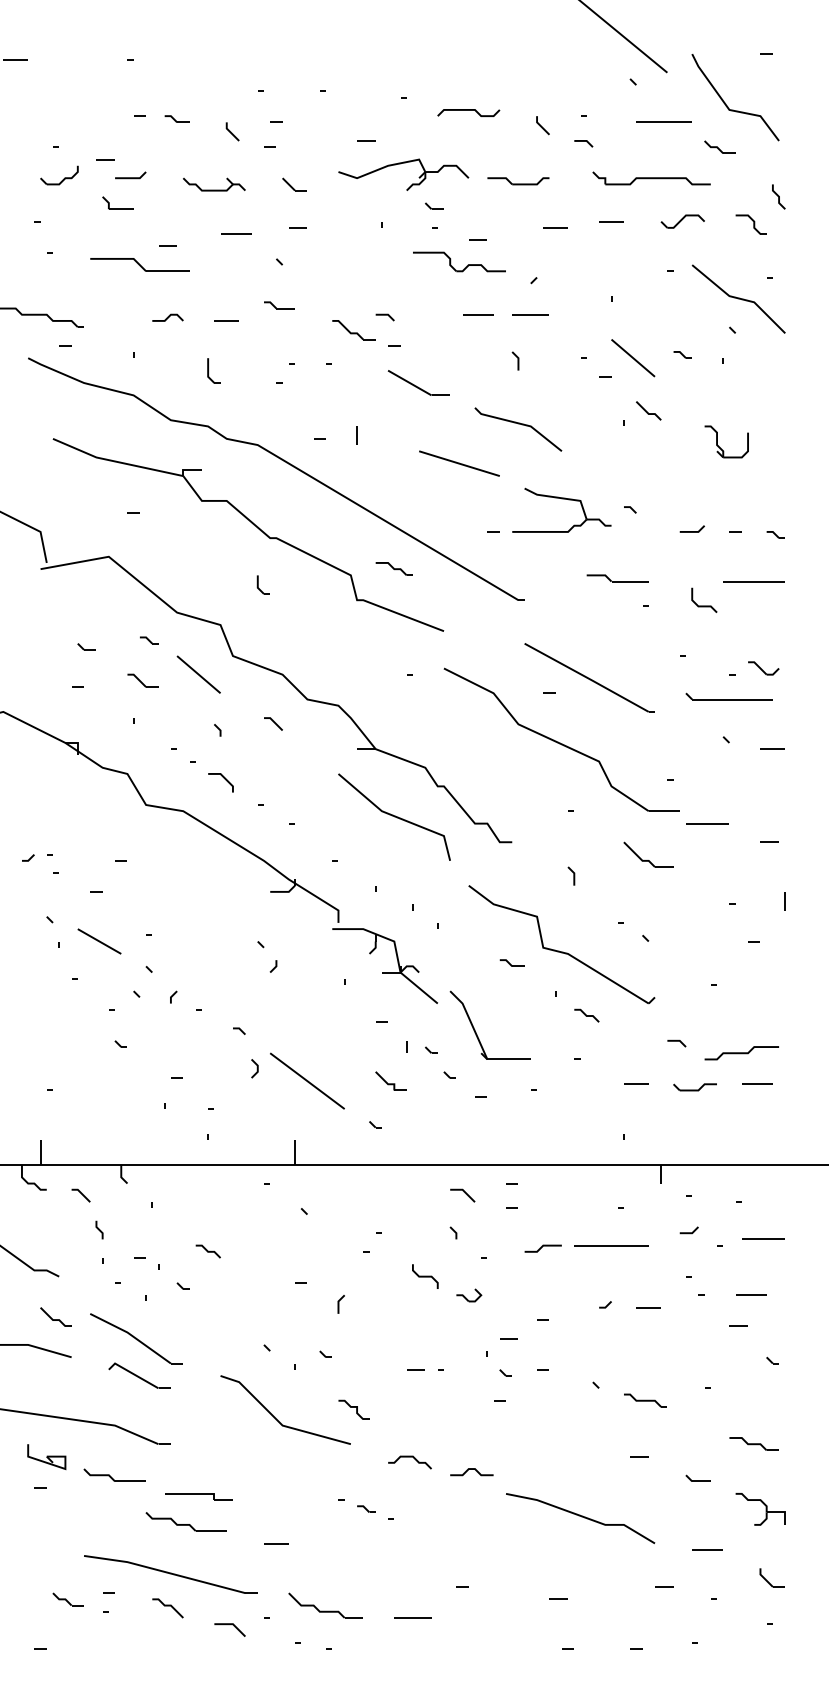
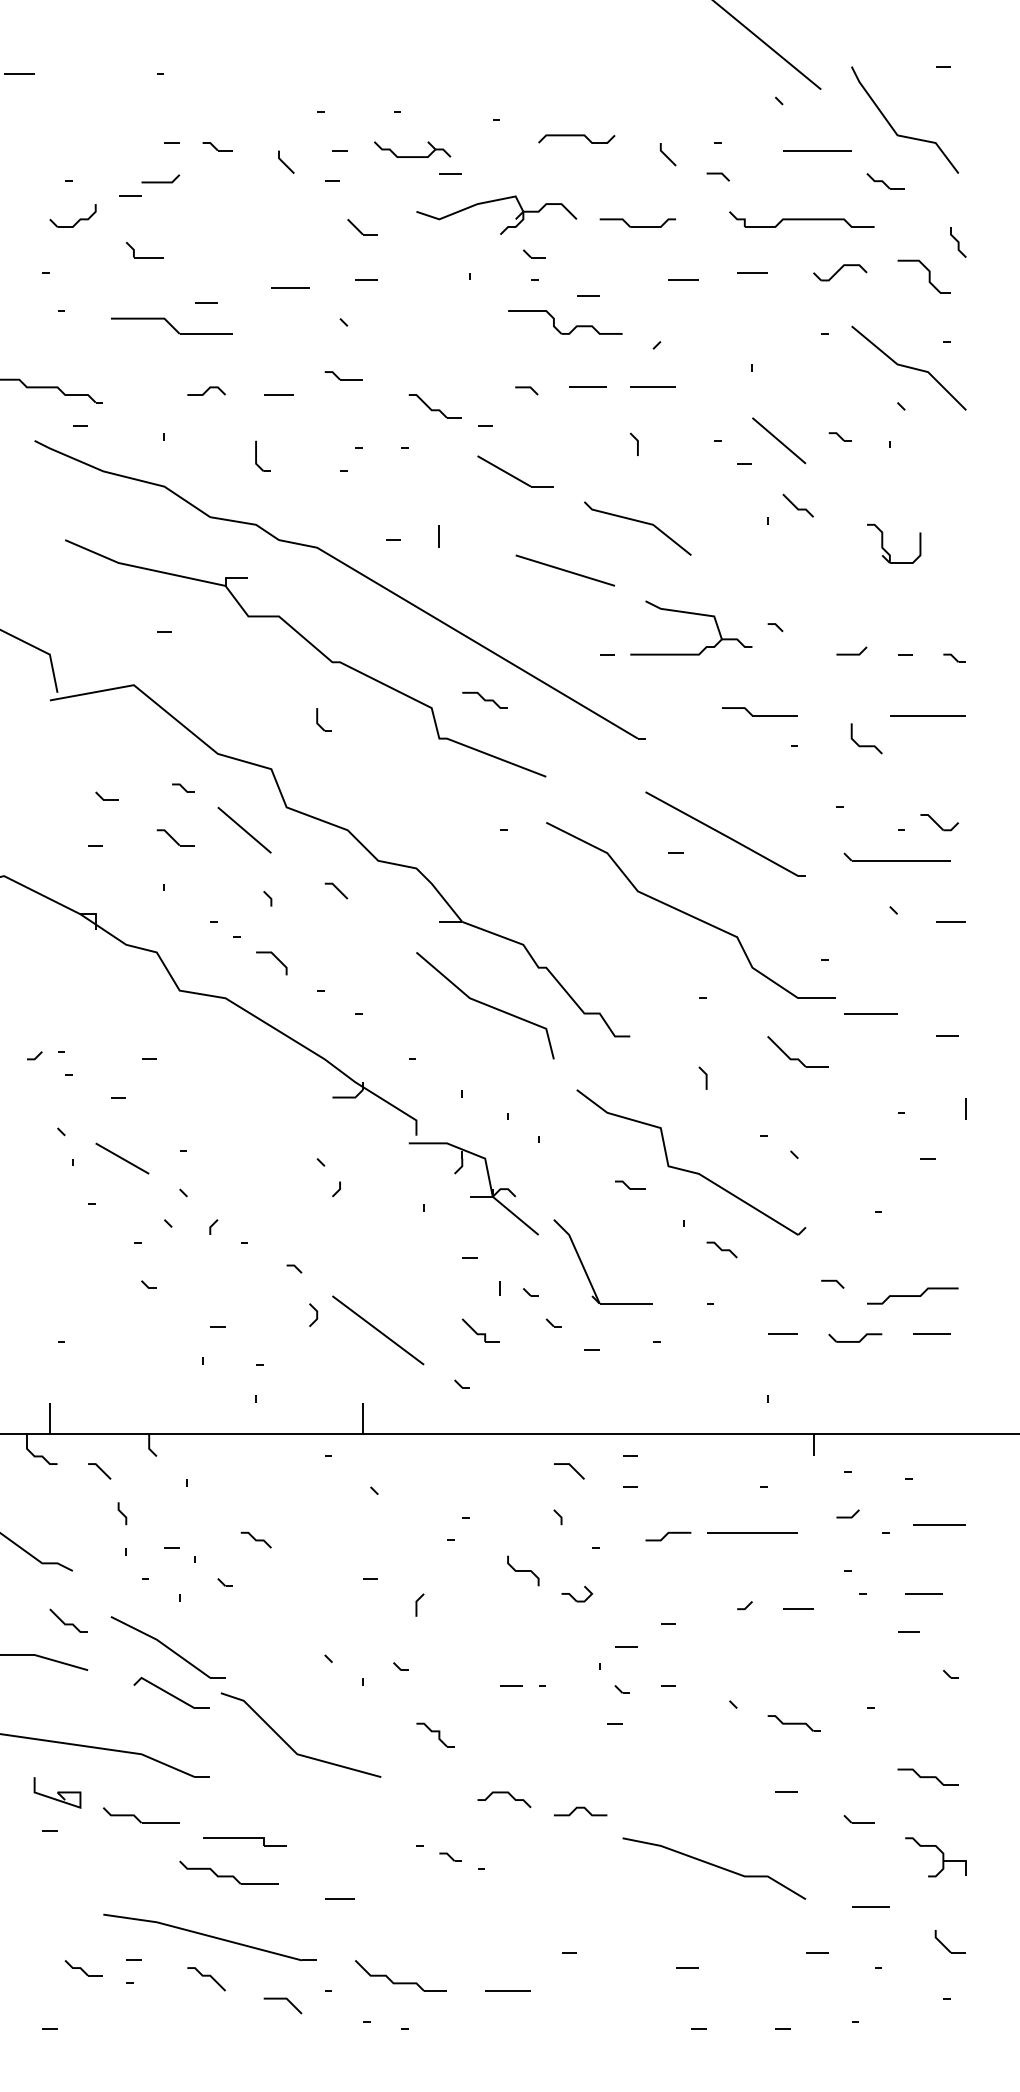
line: (130, 177) -> (160, 181), moved
part: (214, 184) -> (412, 149), moved
part: (750, 224) -> (923, 276), size x1.4
line: (384, 315) -> (525, 388), moved
line: (276, 1418) -> (289, 1745), moved

